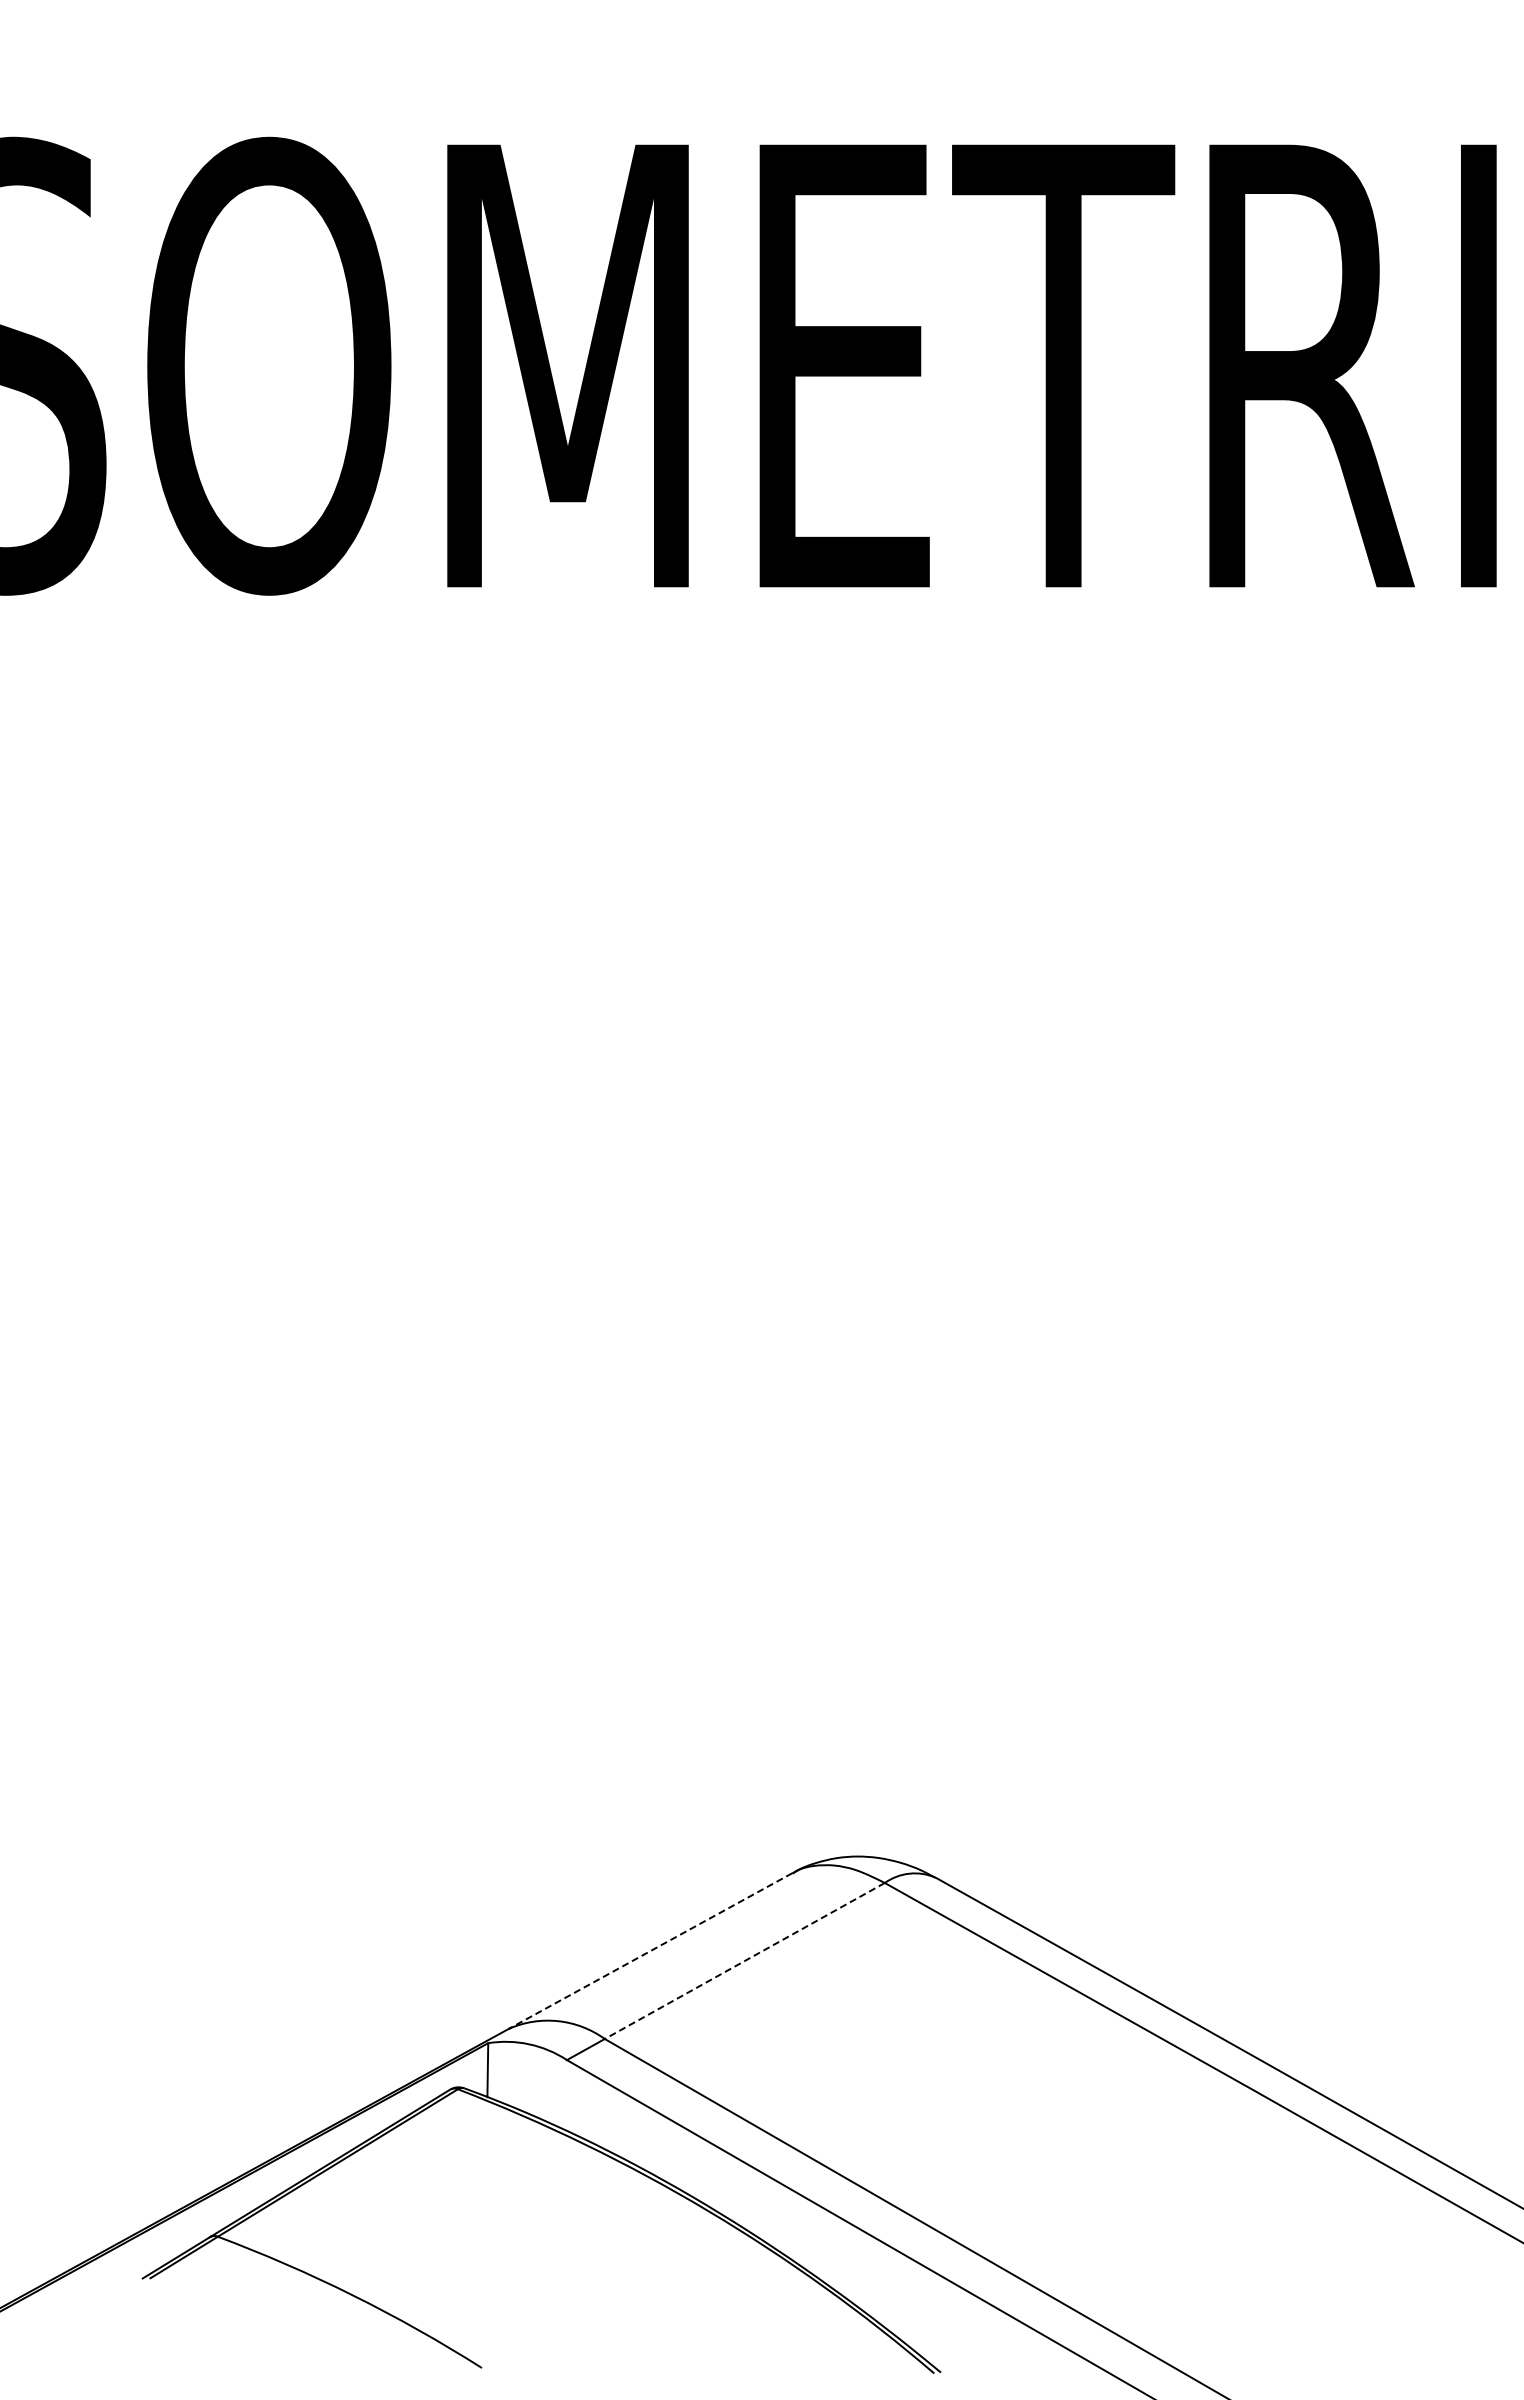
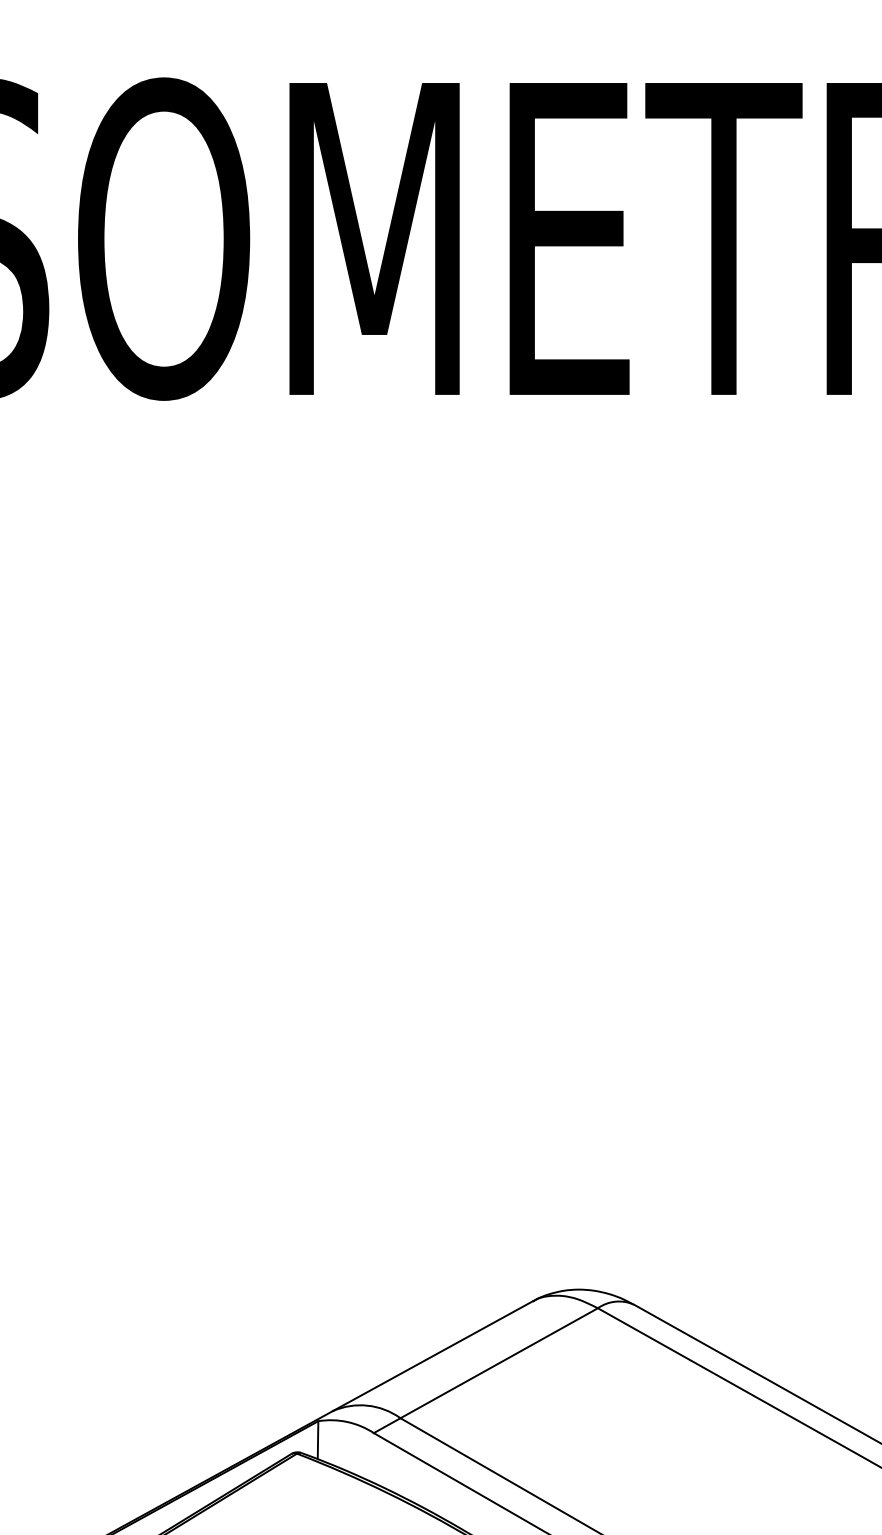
line: (650, 1950) -> (432, 1355), dashed -> solid
line: (744, 1961) -> (498, 1363), dashed -> solid

